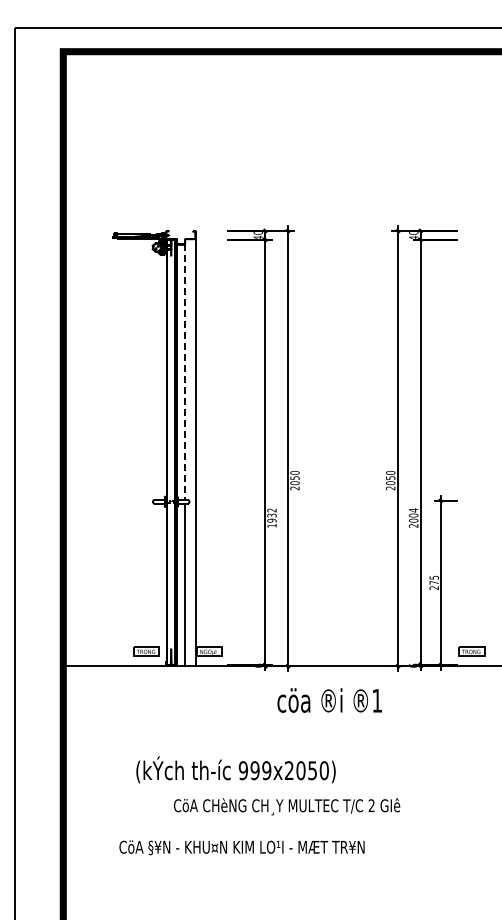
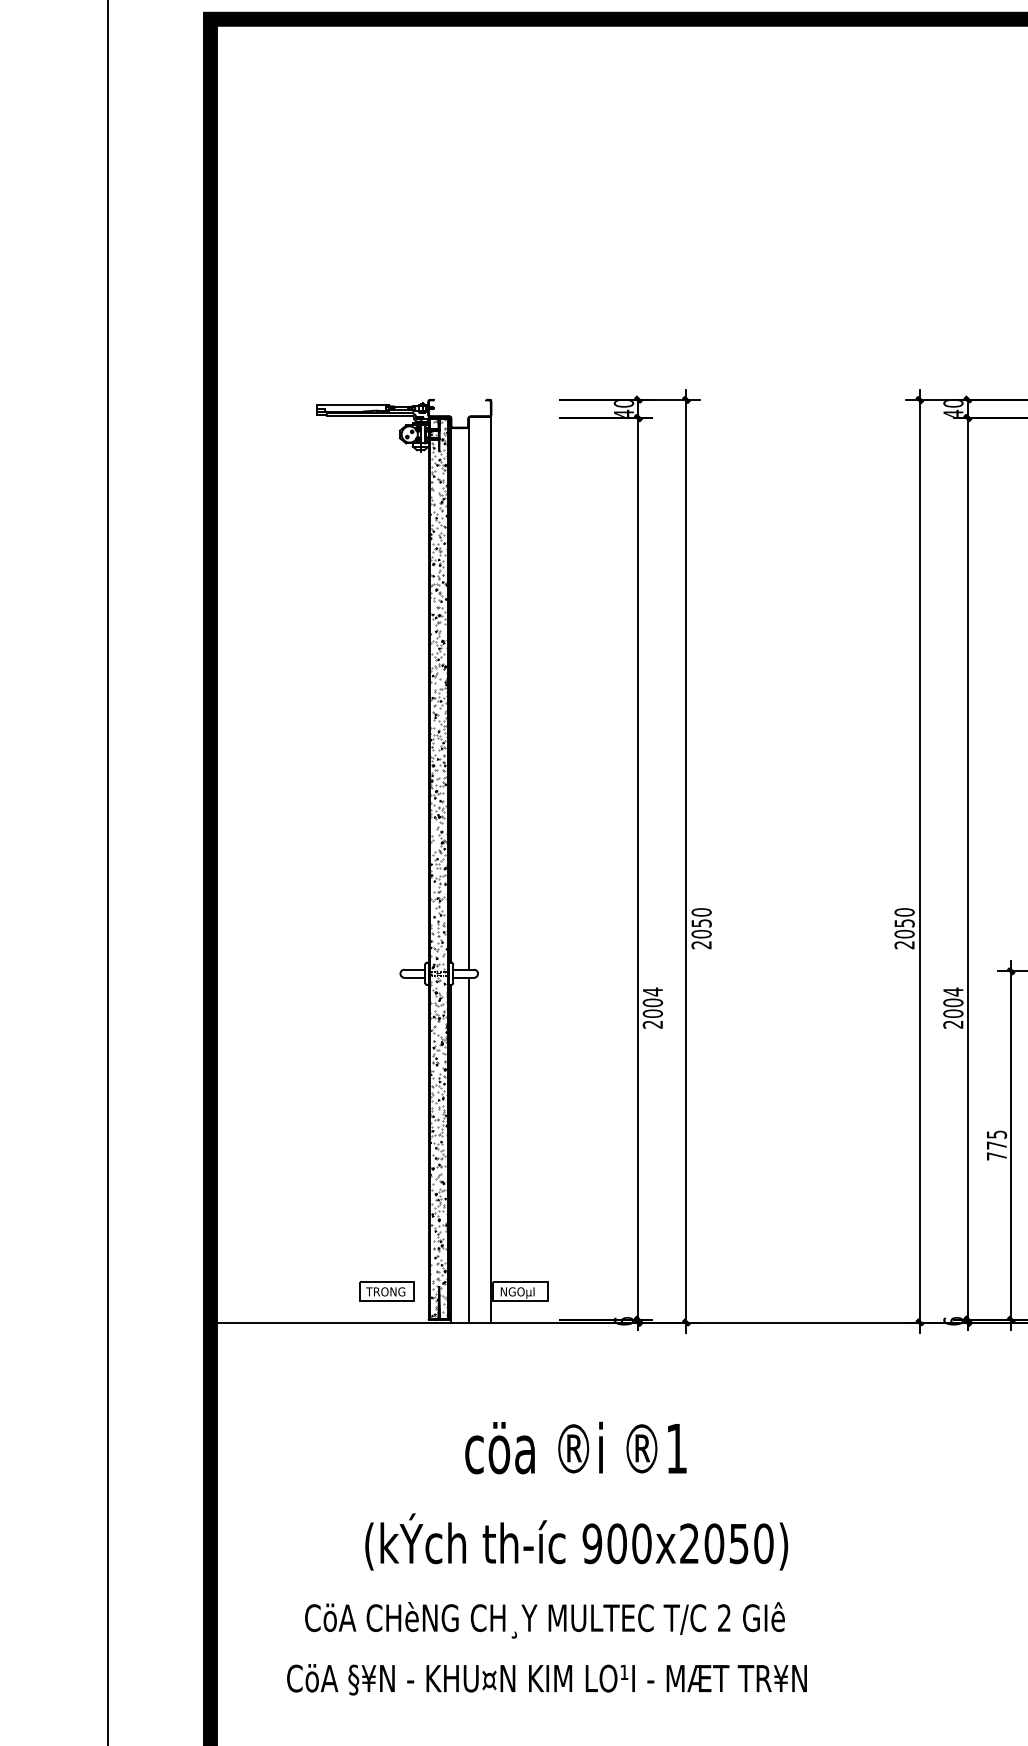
line: (185, 372) -> (469, 699), dashed -> solid
hatch: (171, 452) -> (439, 869), added
text: (271, 517) -> (651, 1006), 1932 -> 2004
text: (433, 587) -> (995, 1155), 275 -> 775
text: (329, 700) -> (575, 1447), moved
text: (260, 770) -> (628, 1543), 999x2050) -> 900x2050)
text: (287, 806) -> (545, 1619), moved
text: (241, 847) -> (545, 1679), moved

